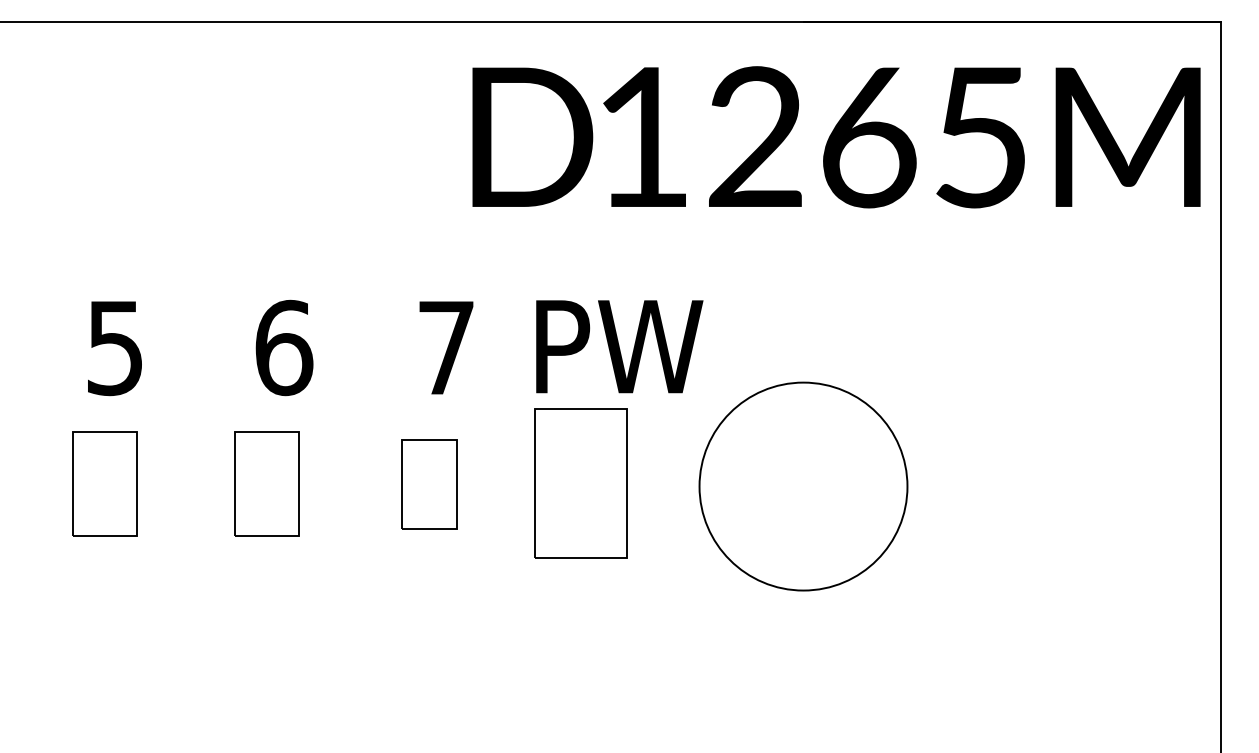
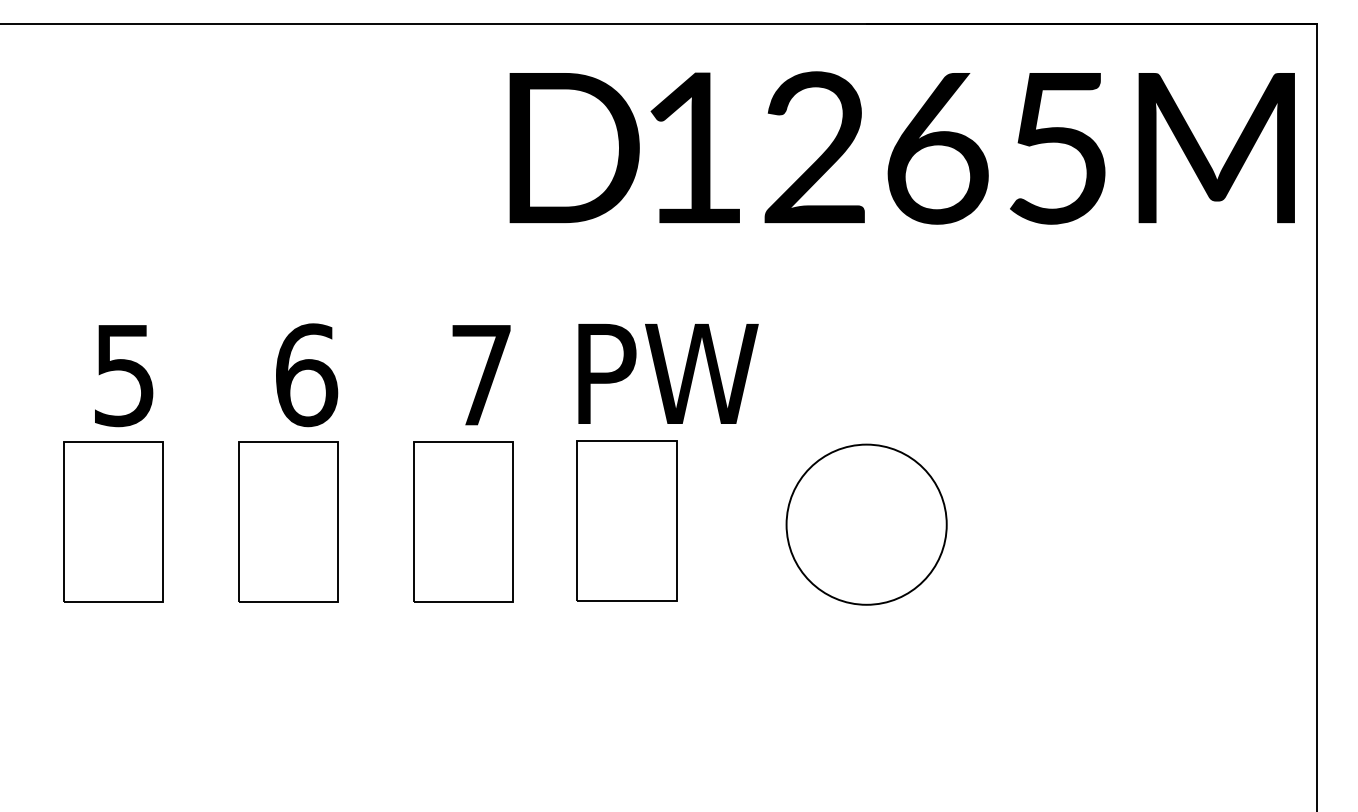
part: (104, 484) -> (112, 522), size x1.43
part: (266, 484) -> (287, 522), size x1.43
part: (429, 484) -> (463, 522), size x1.67
circle: (803, 486) -> (866, 524), size x0.71

